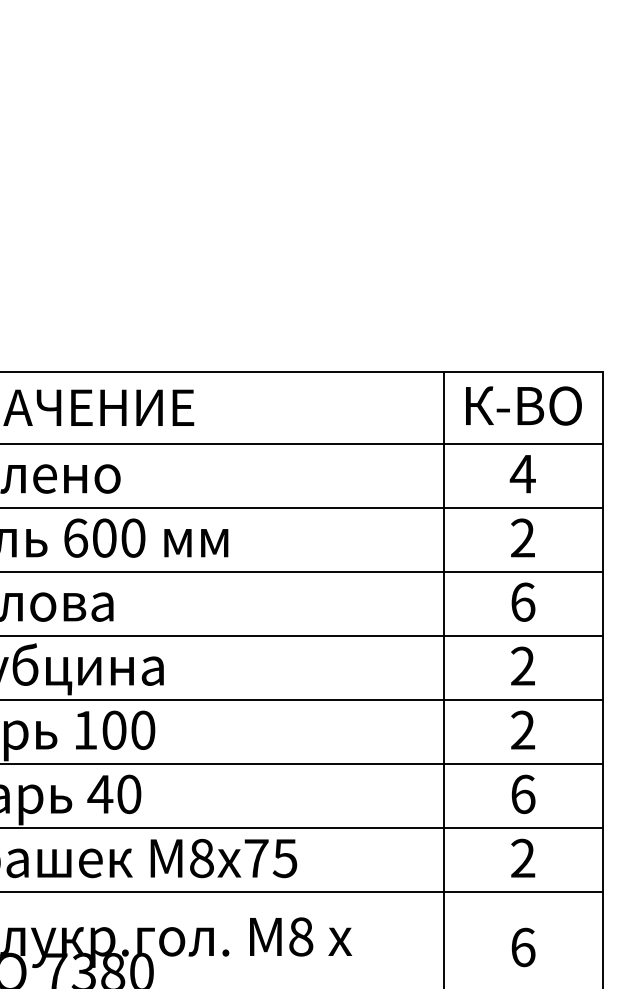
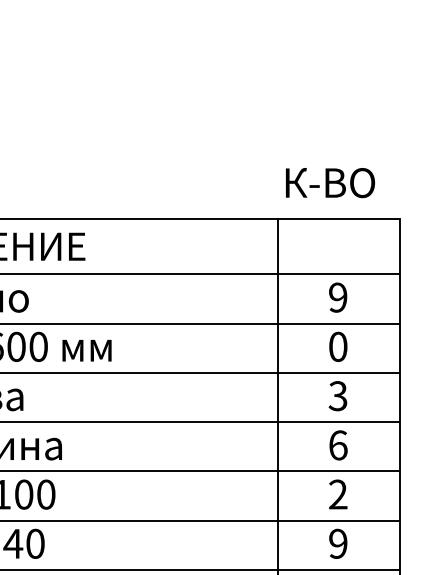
text: (523, 405) -> (330, 182), moved
text: (522, 473) -> (337, 297), 4 -> 9
text: (522, 537) -> (337, 346), 2 -> 0
text: (522, 601) -> (337, 395), 6 -> 3
text: (523, 665) -> (338, 444), 2 -> 6
text: (523, 794) -> (338, 543), 6 -> 9

